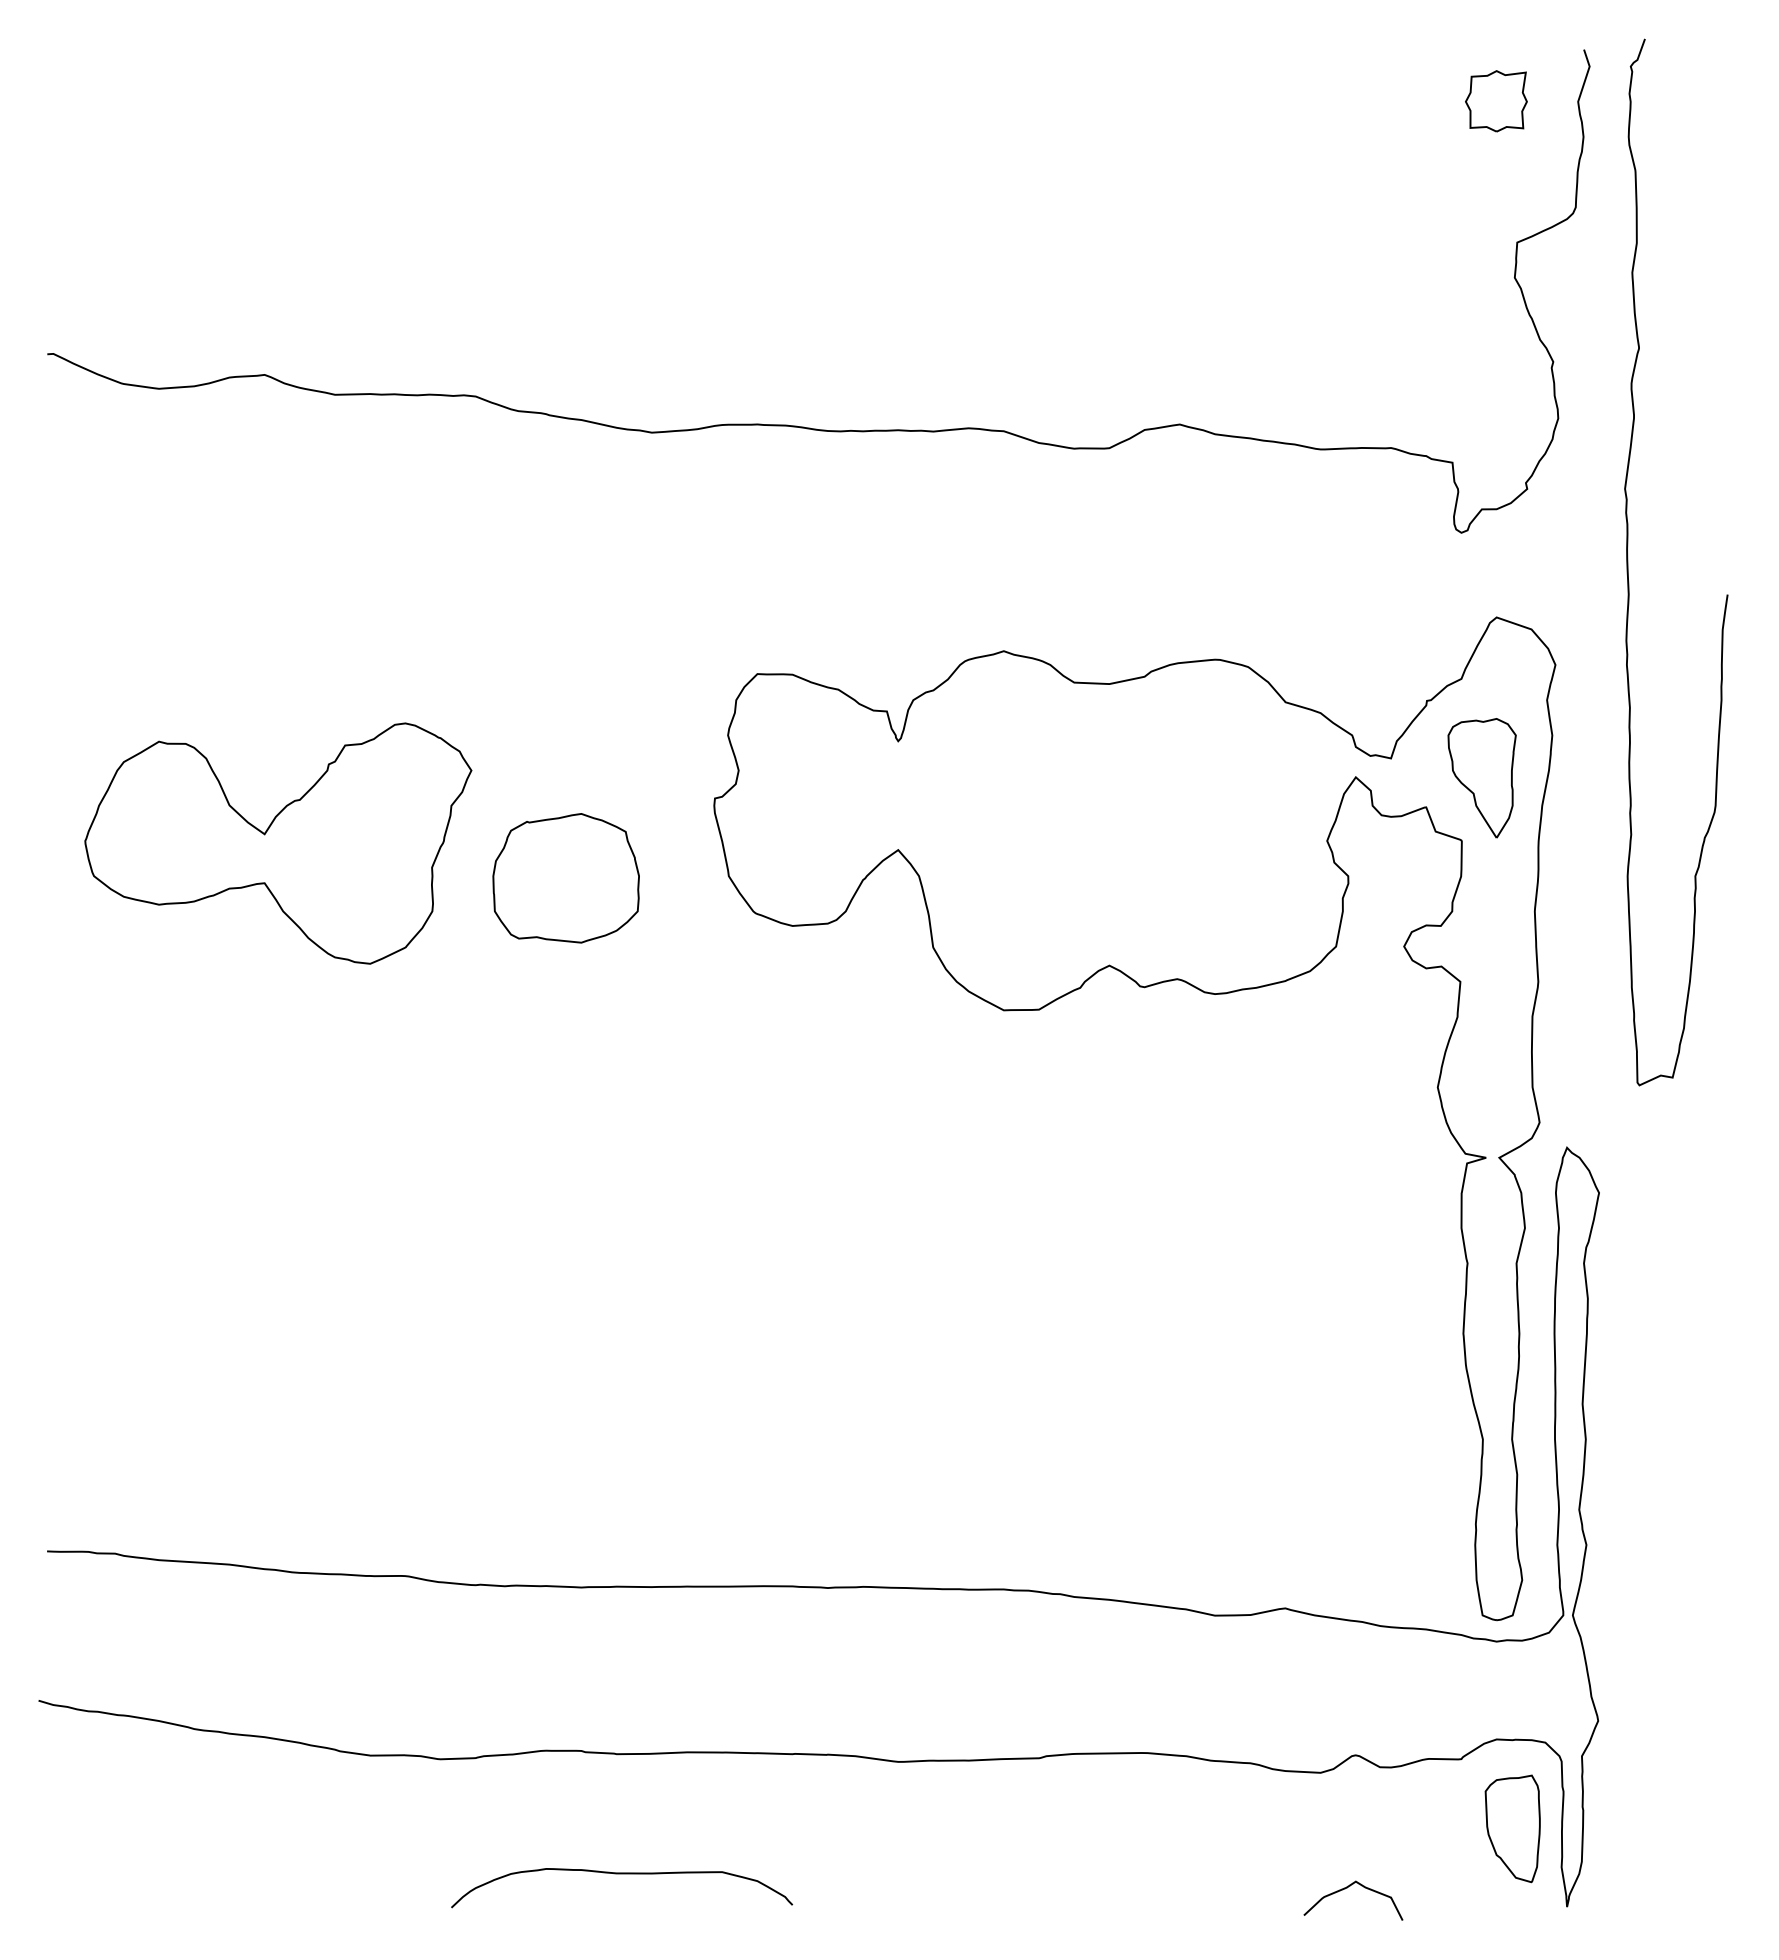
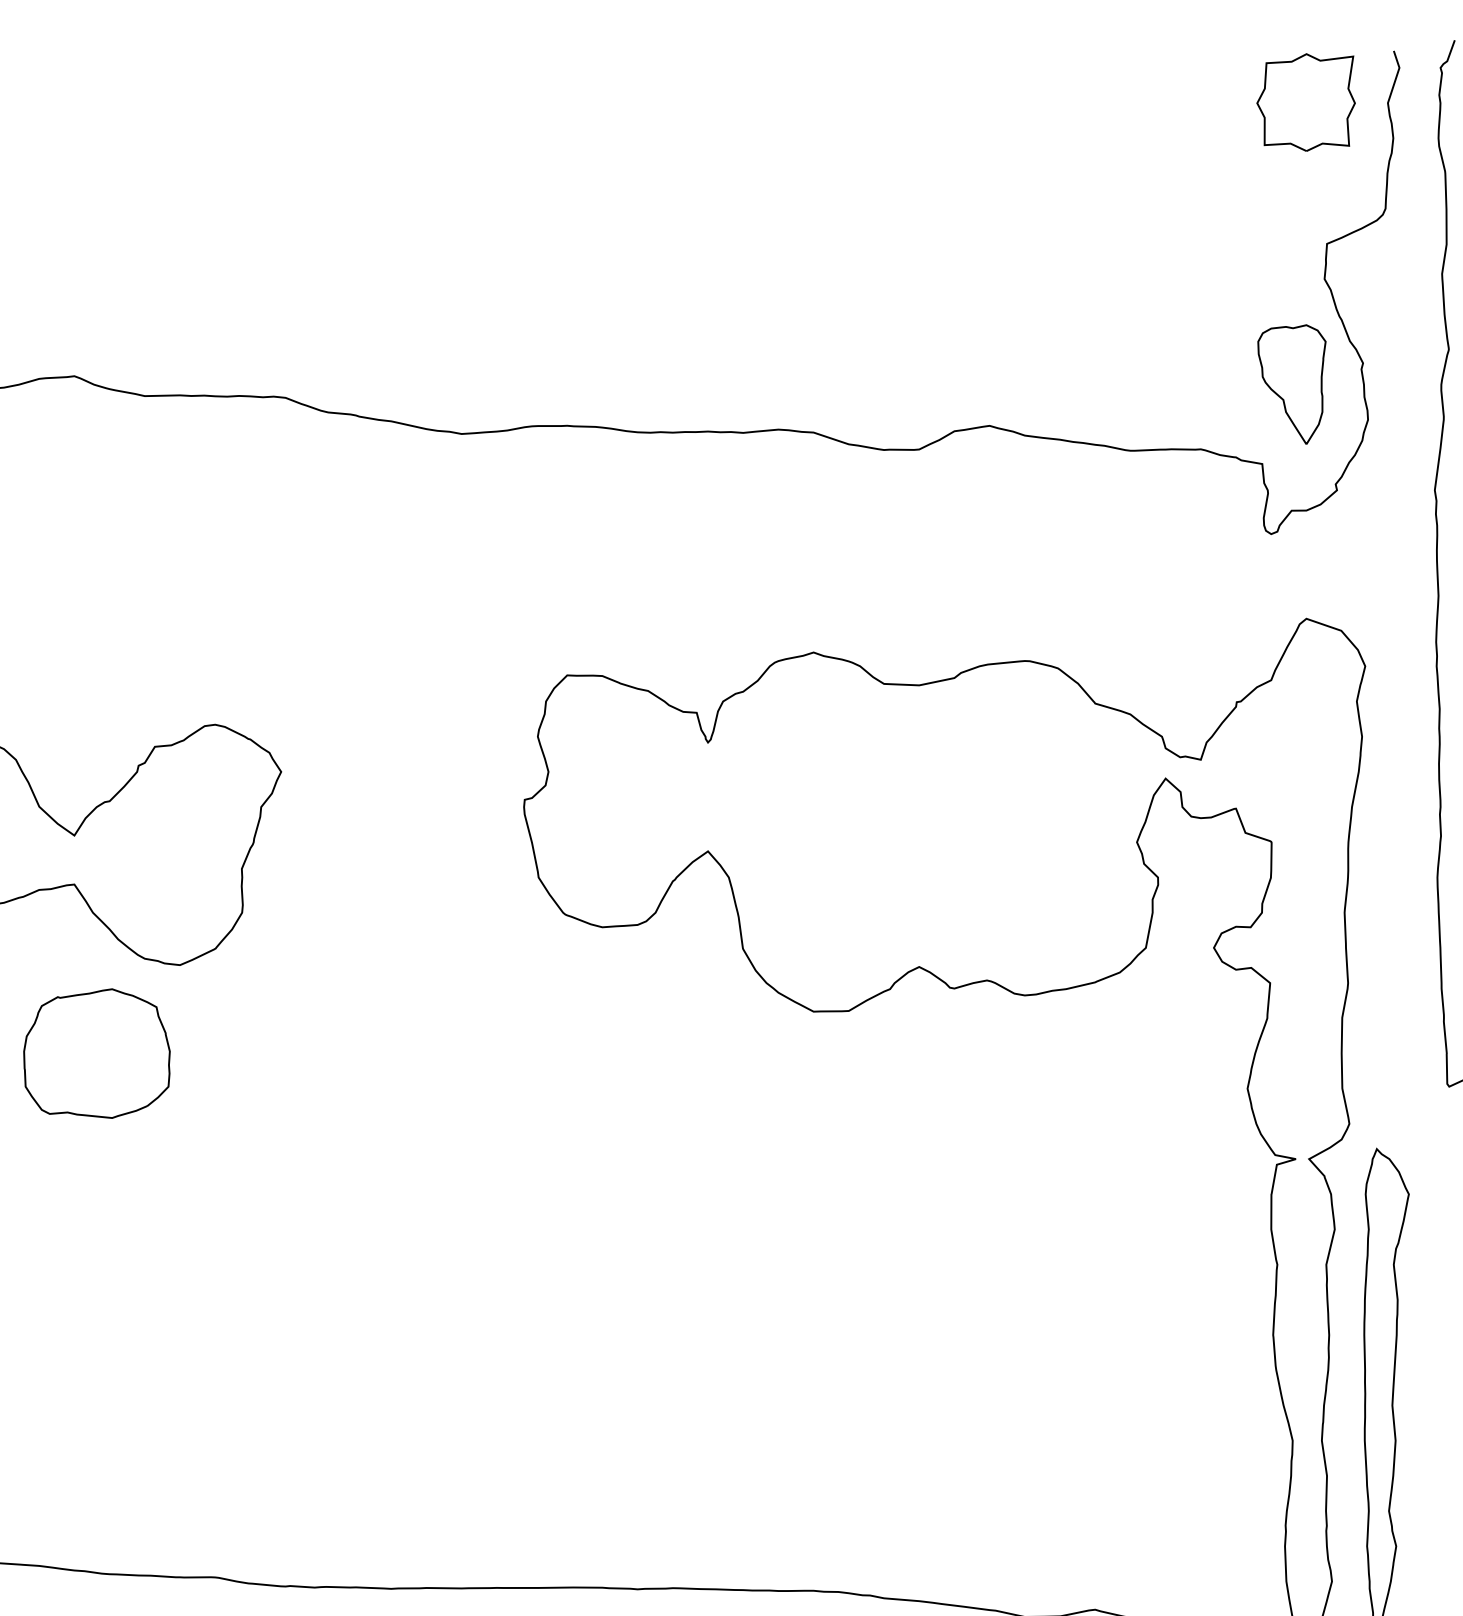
part: (1496, 101) -> (1306, 102), size x1.6
part: (1481, 778) -> (1291, 384), moved
part: (565, 878) -> (96, 1053), moved

